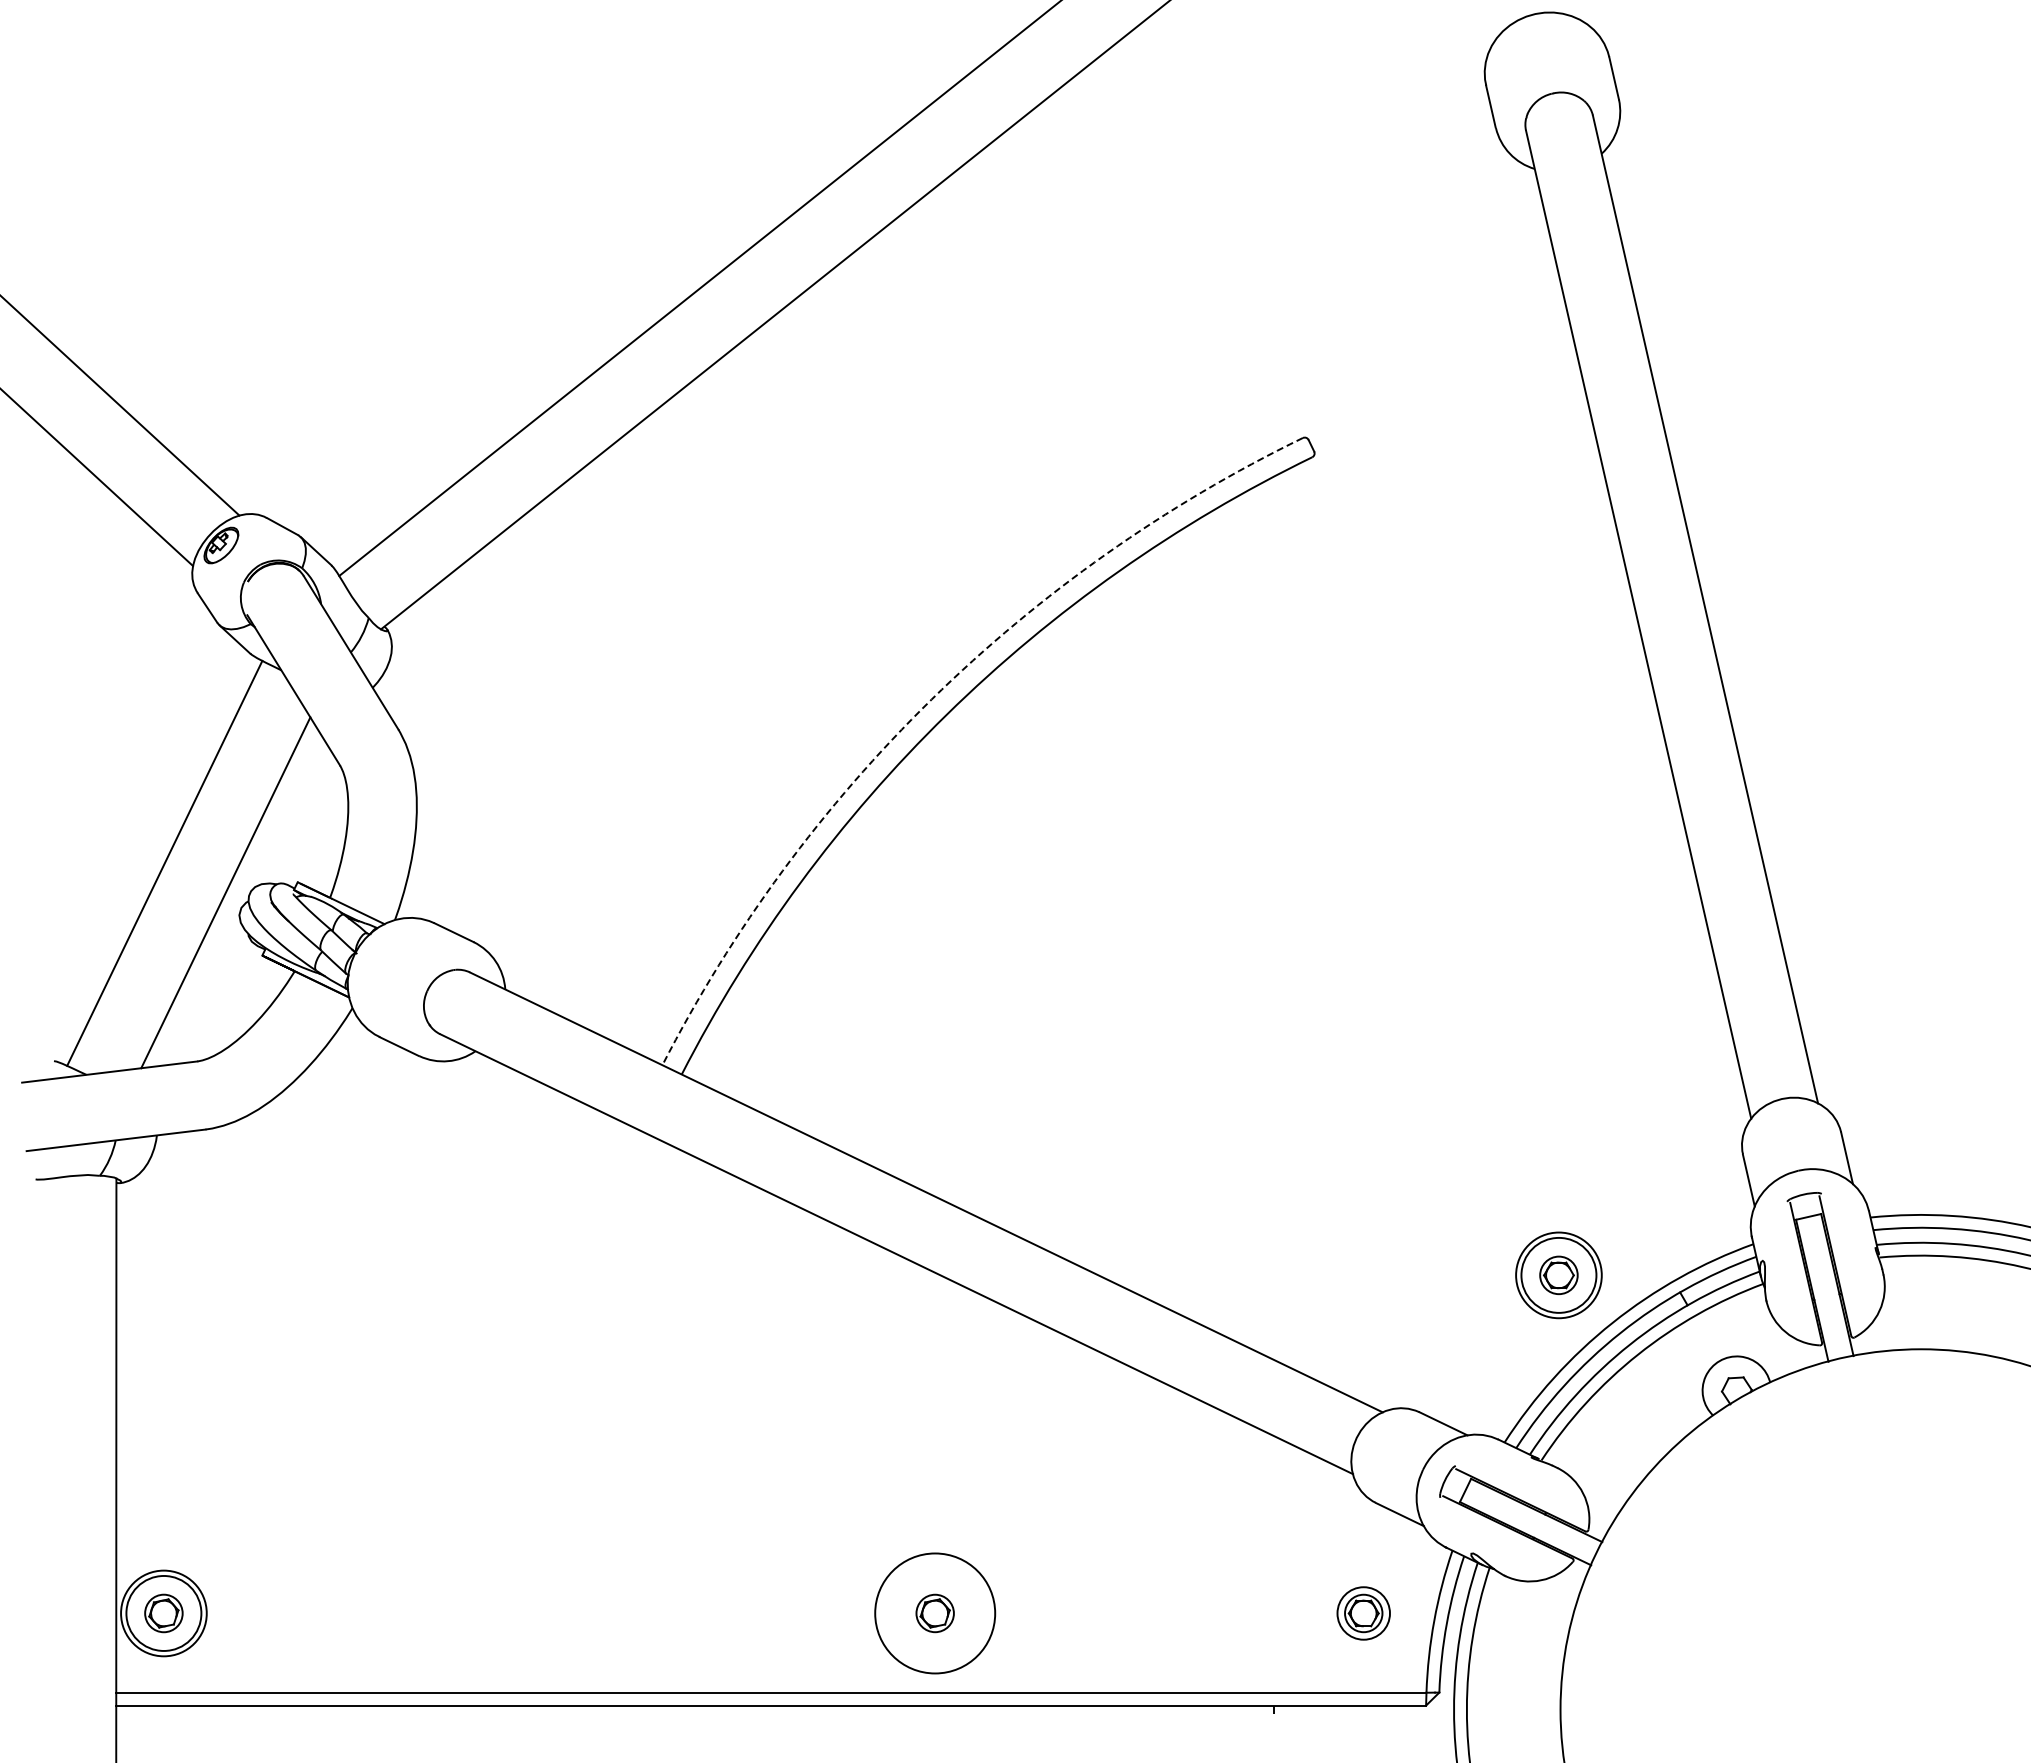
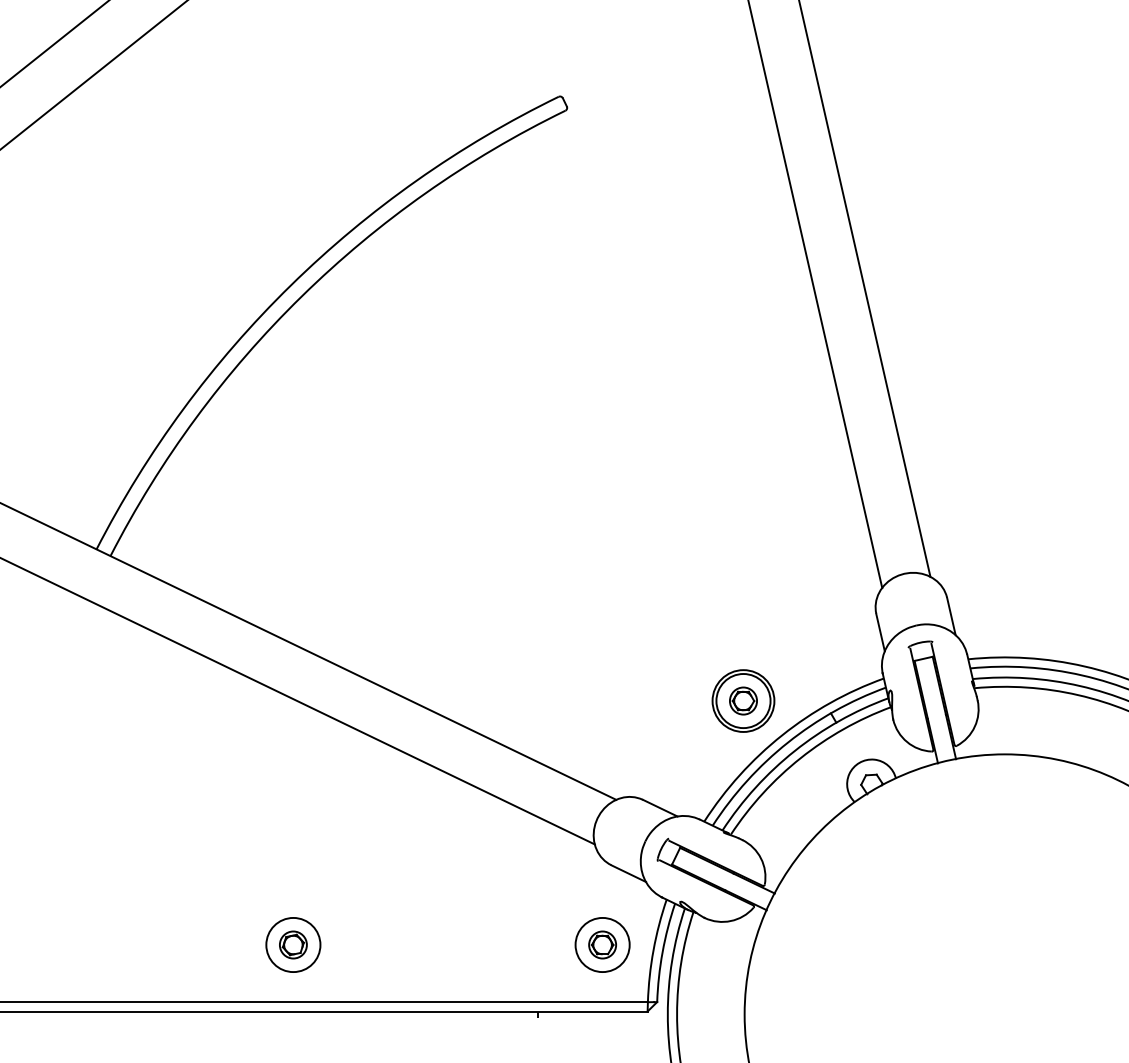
arc: (931, 699) -> (290, 285), dashed -> solid
circle: (934, 1612) -> (292, 944), size x0.62
circle: (1363, 1612) -> (602, 944), size x1.43

